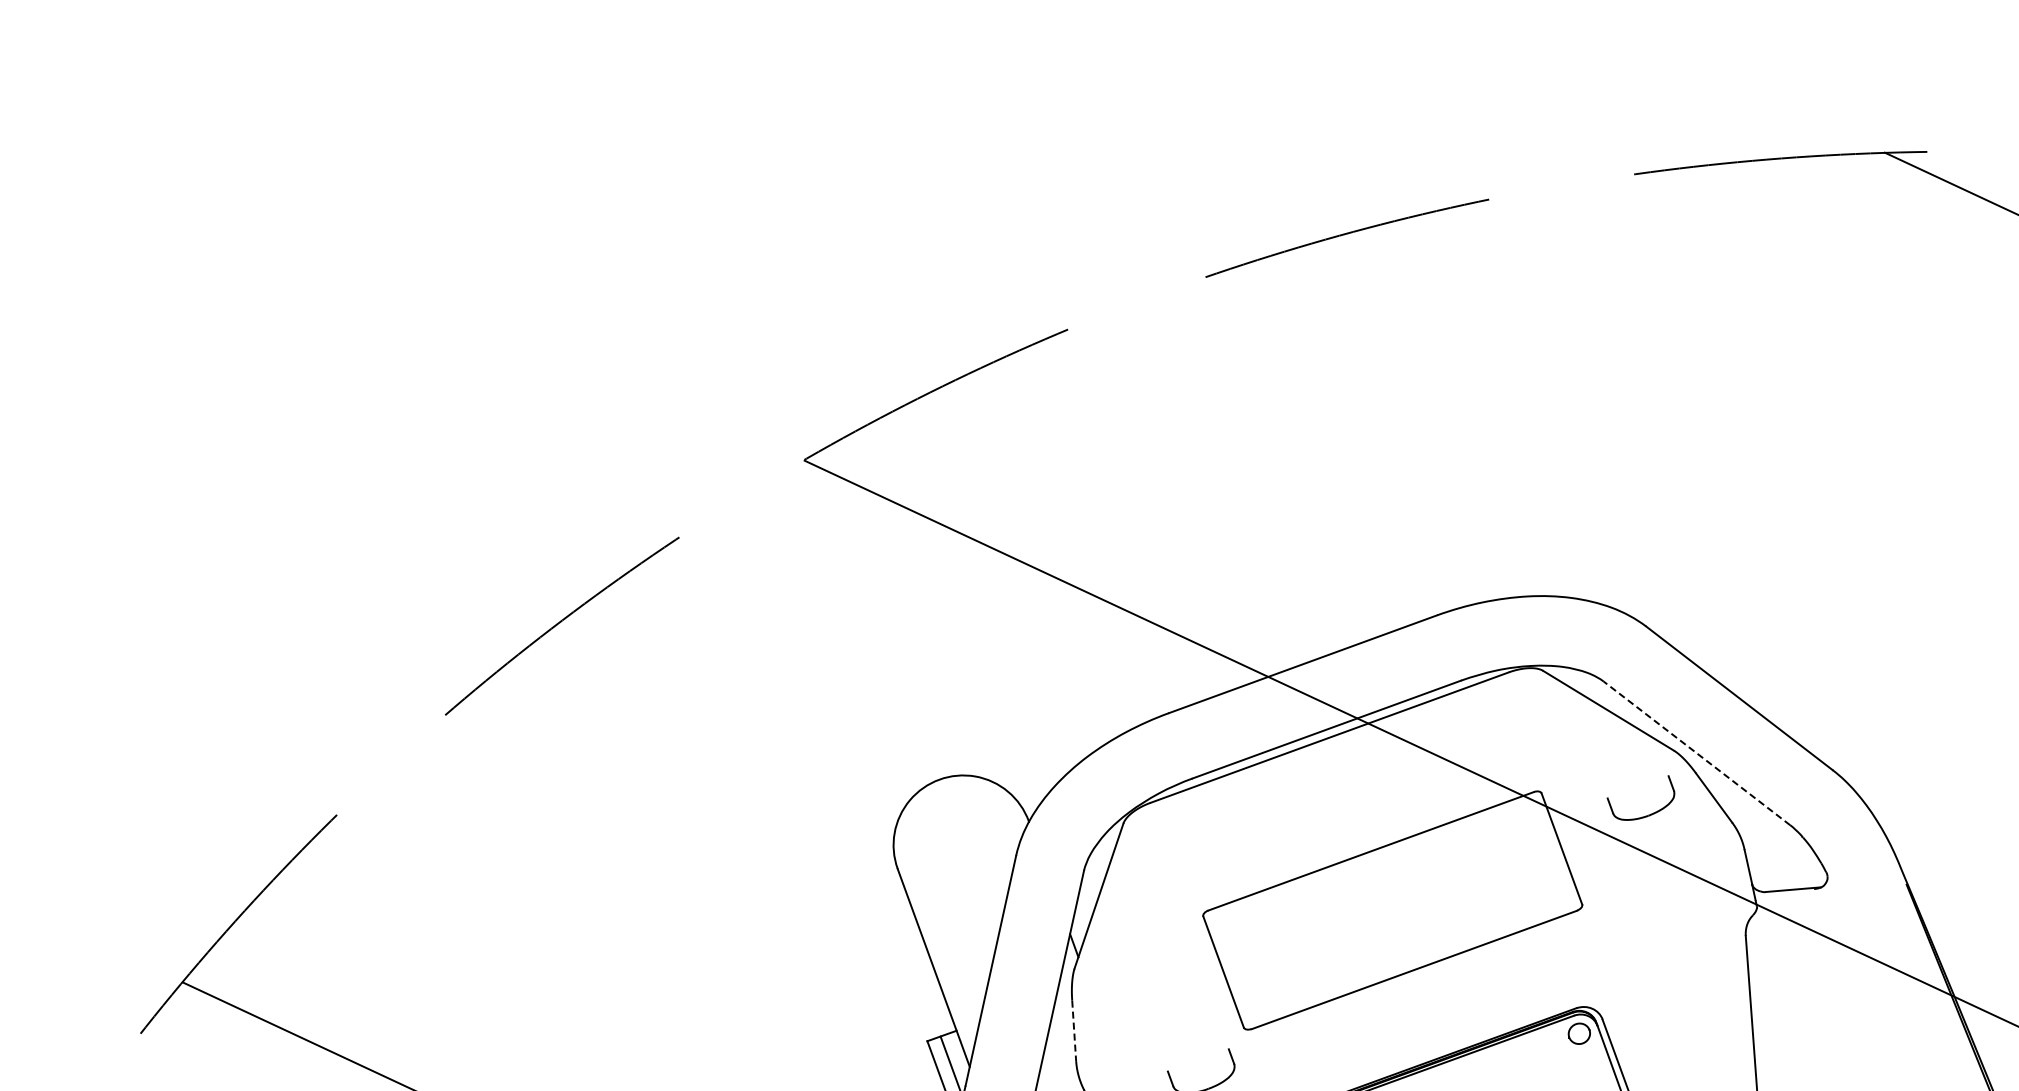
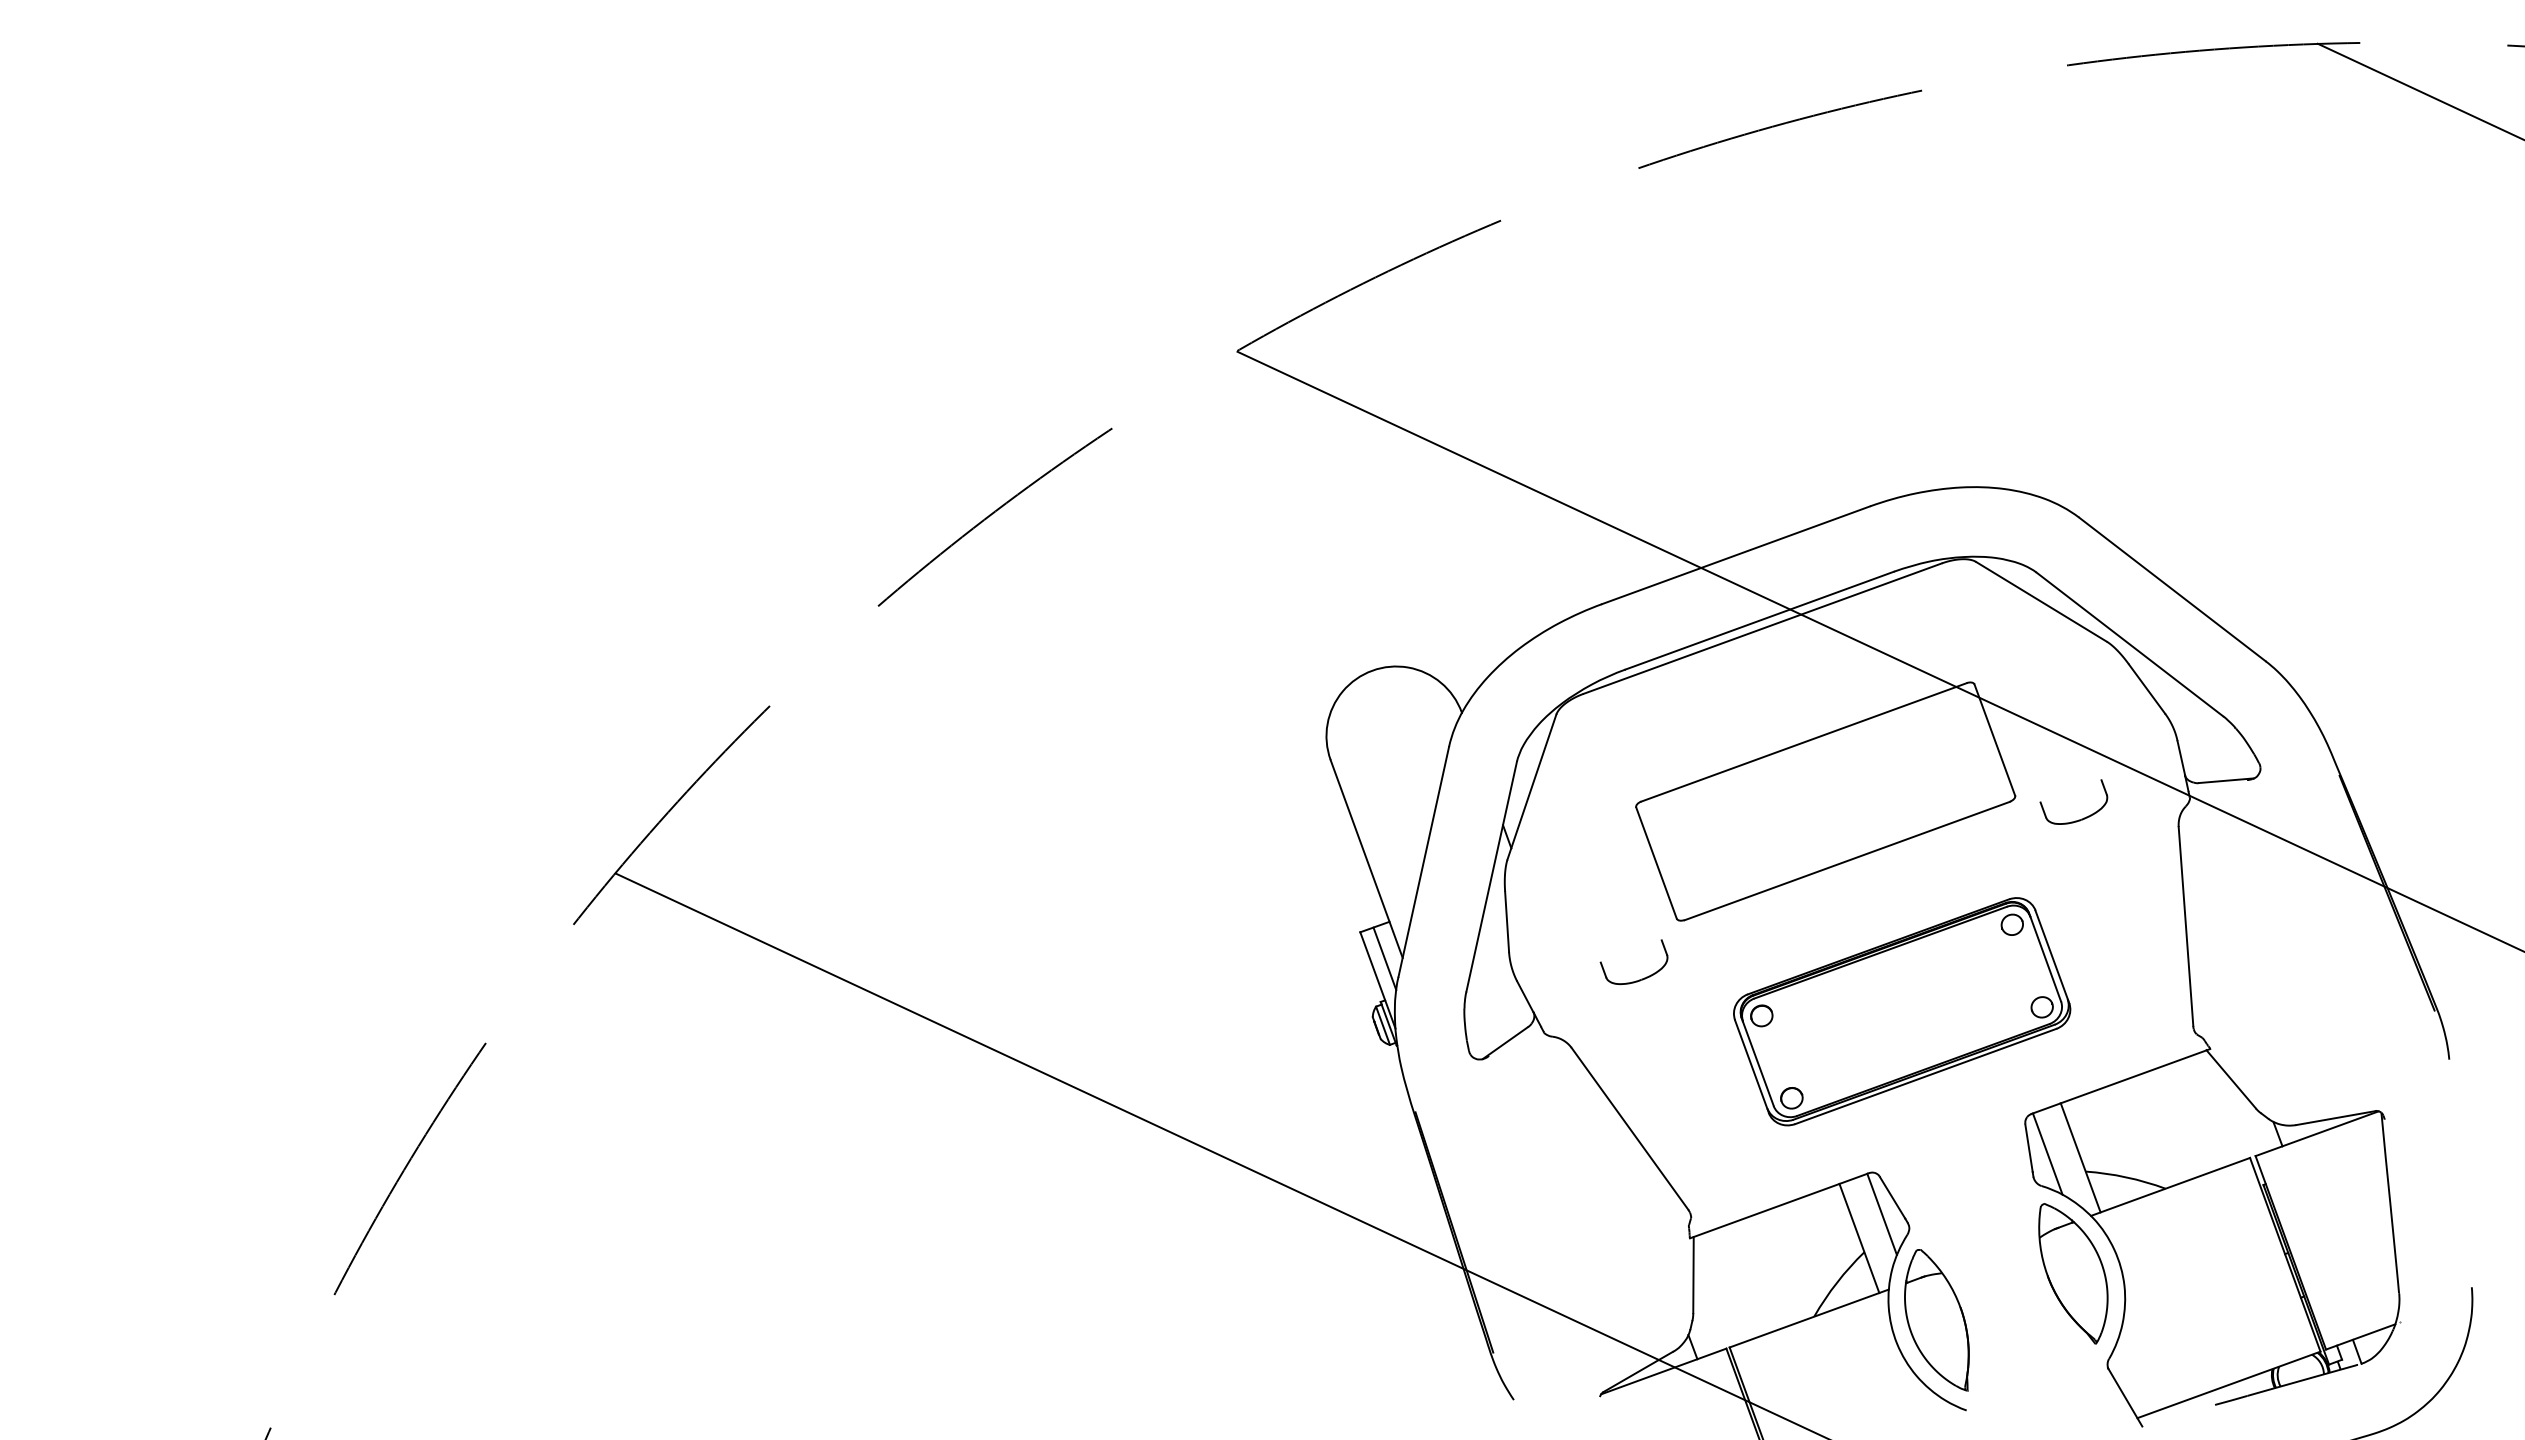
line: (1696, 753) -> (2129, 644), dashed -> solid
part: (1645, 815) -> (2078, 819), moved
line: (1074, 1031) -> (1507, 922), dashed -> solid

